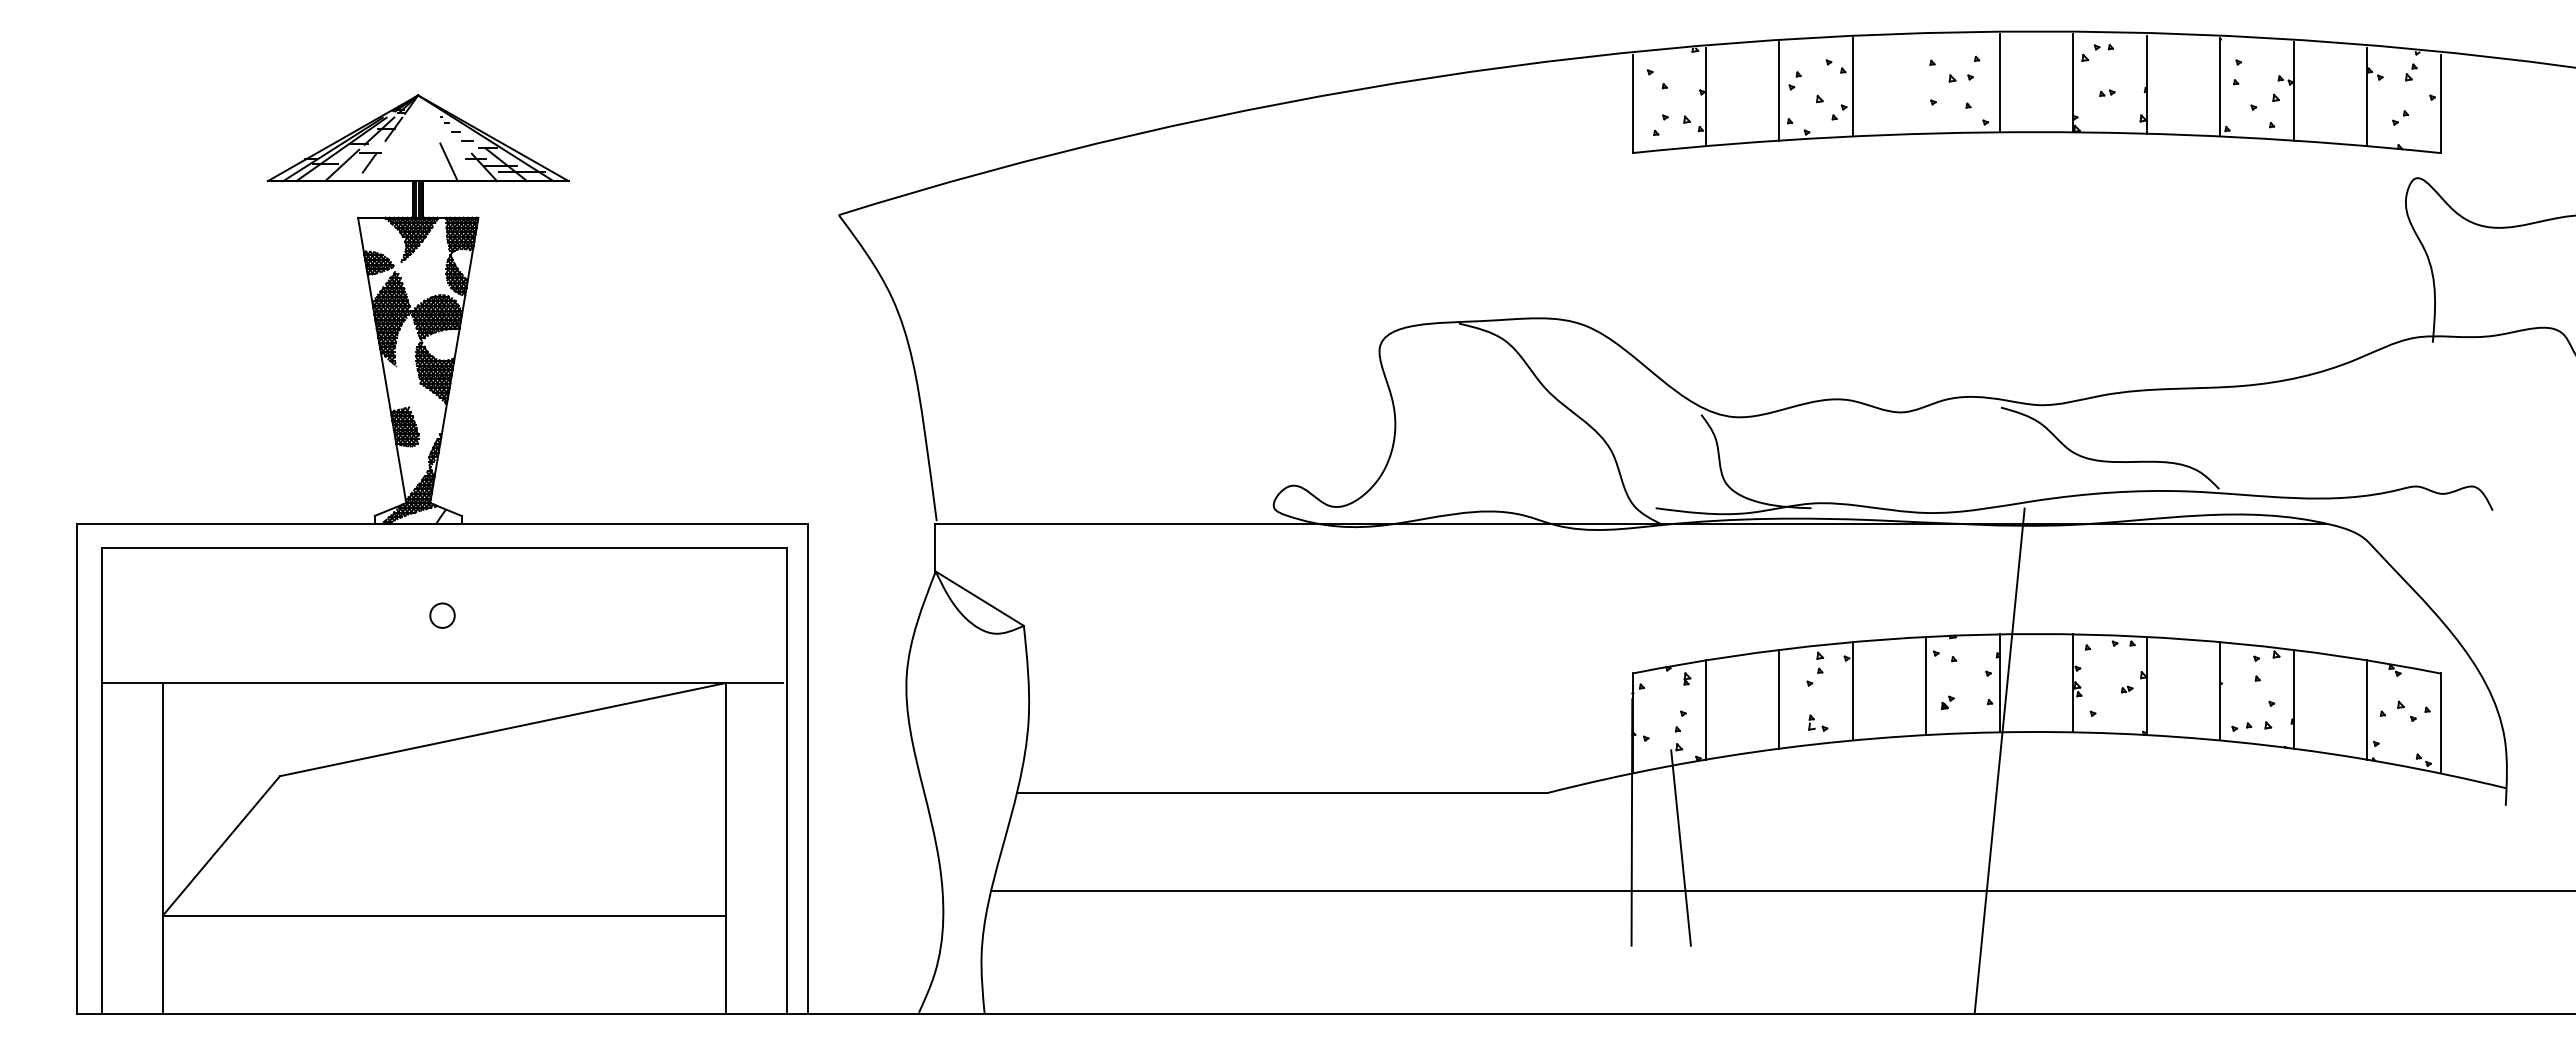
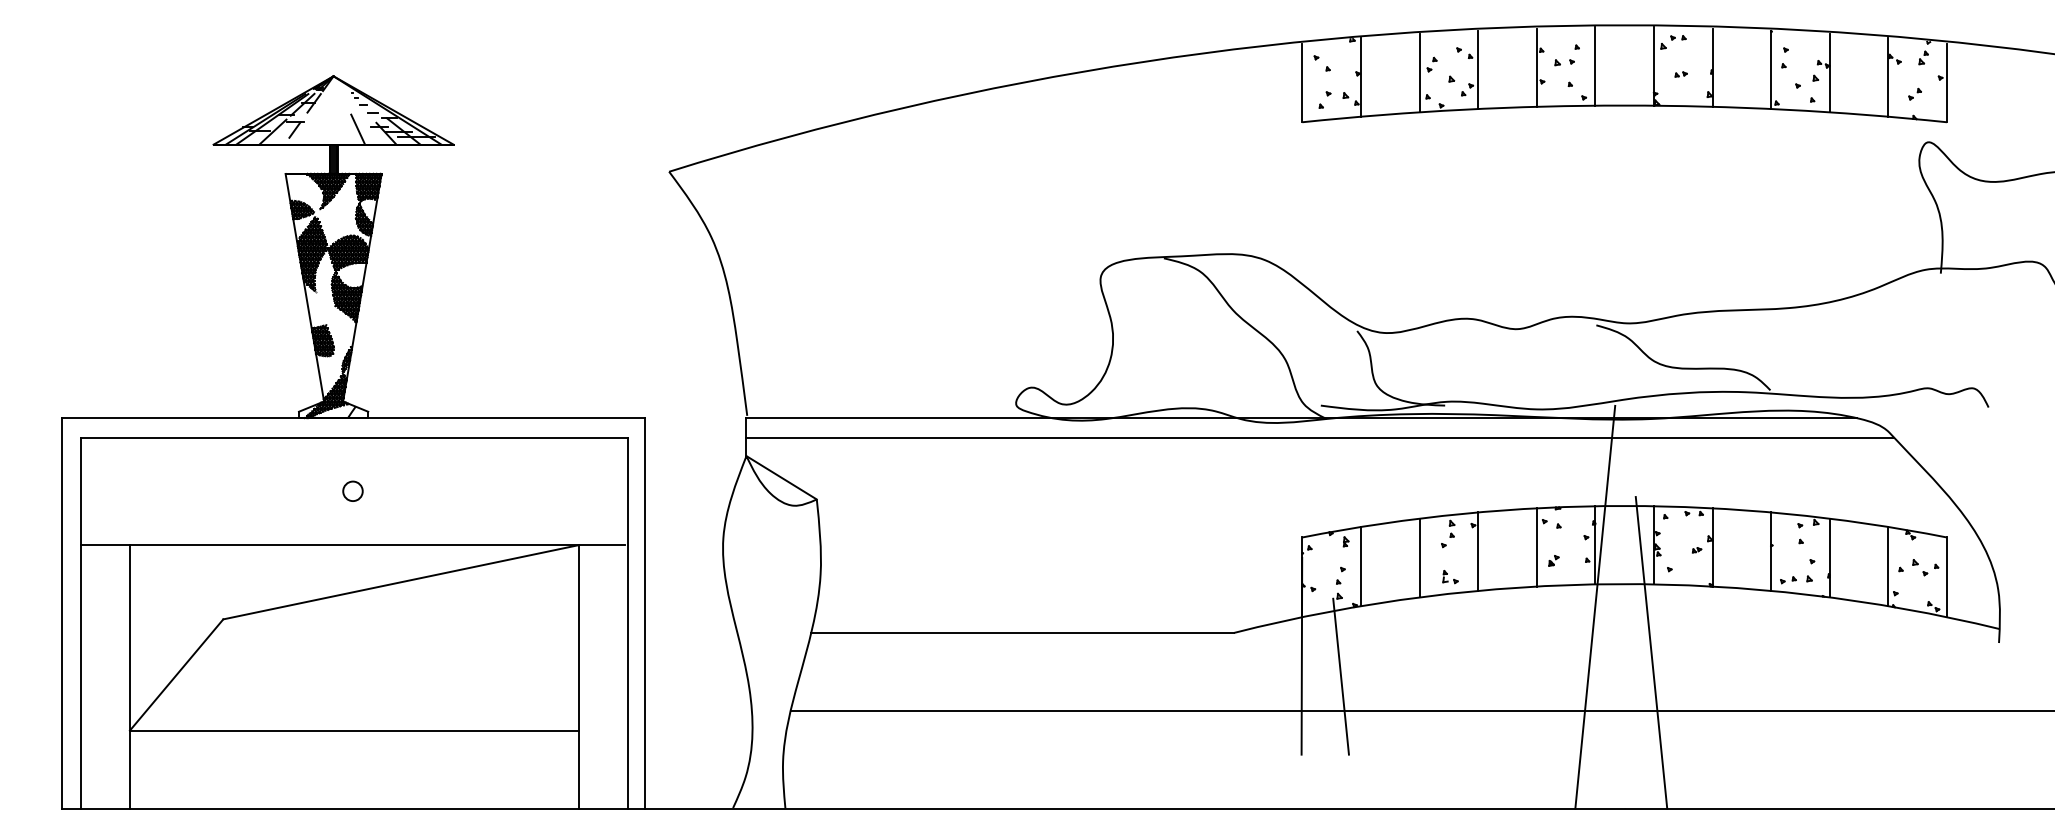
line: (1926, 84) -> (1536, 67), added
line: (1654, 548) -> (1319, 437), added
line: (2069, 817) -> (1650, 652), added

